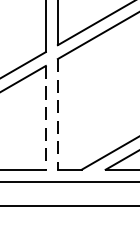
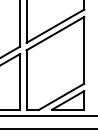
line: (57, 115) -> (26, 80), dashed -> solid
line: (46, 117) -> (20, 81), dashed -> solid

